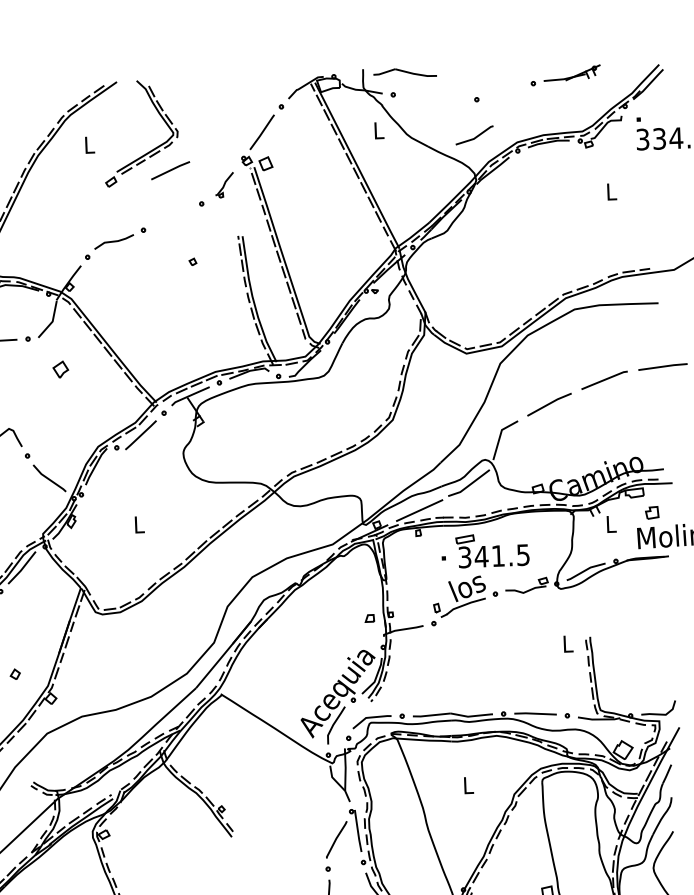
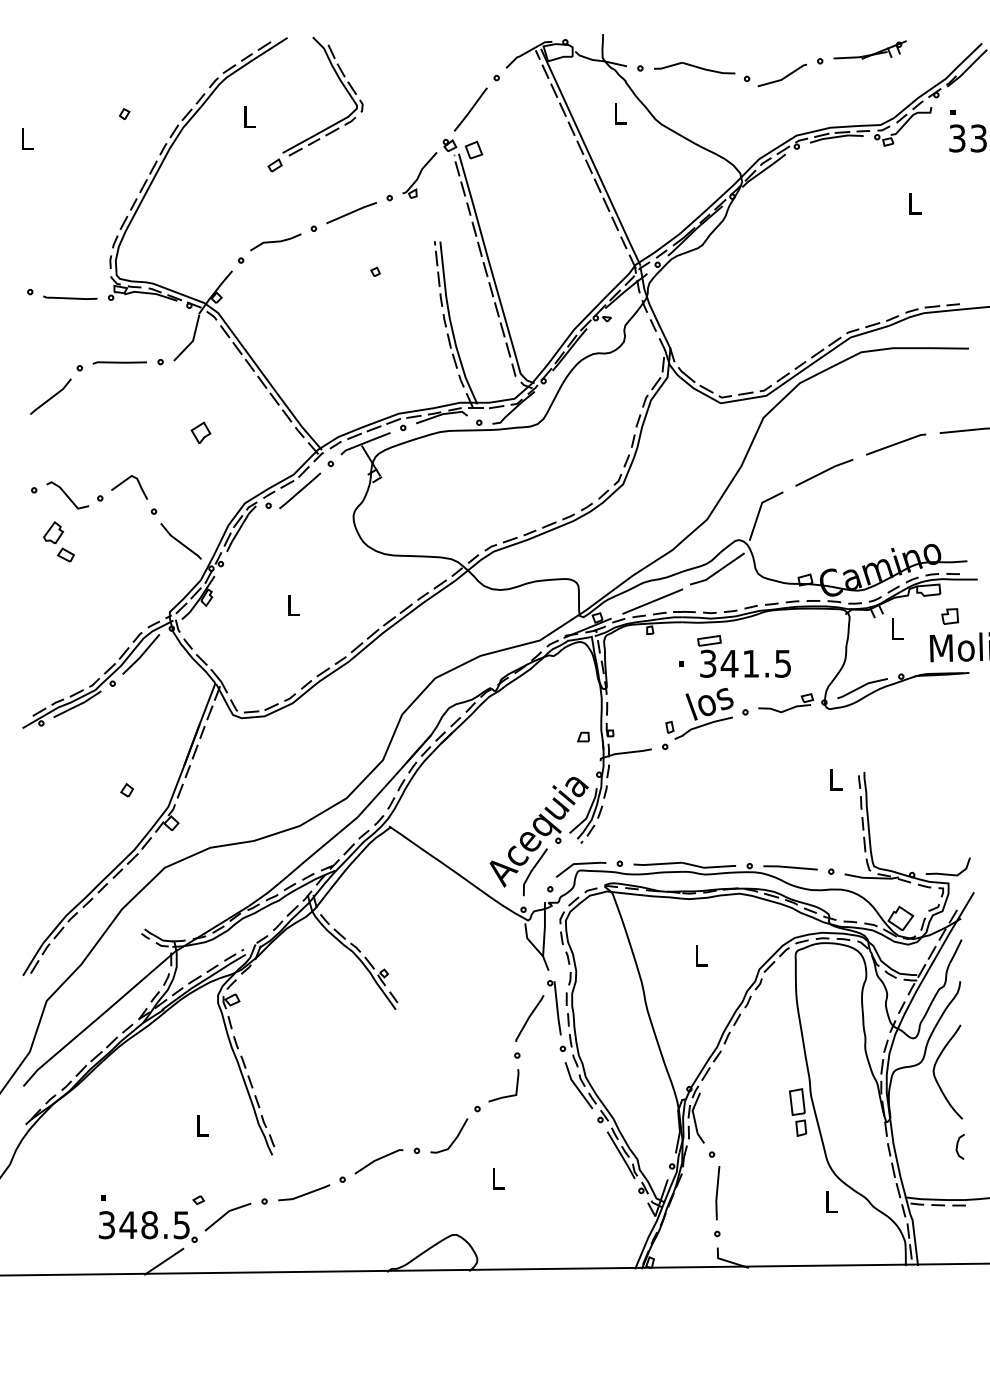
part: (405, 73) -> (694, 68), moved
line: (475, 136) -> (783, 77), moved
line: (170, 170) -> (351, 212), moved
part: (224, 185) -> (419, 175), size x1.43
part: (60, 369) -> (200, 432), moved

